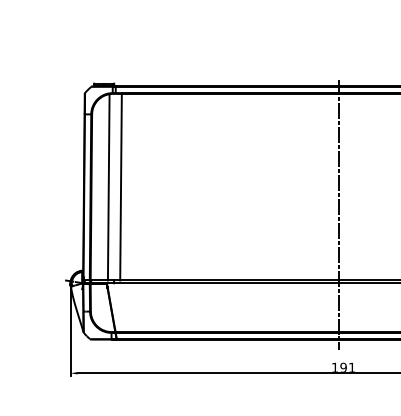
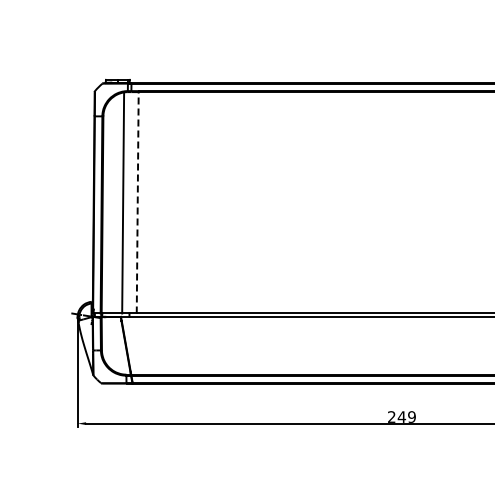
line: (120, 186) -> (137, 202), solid -> dashed
line: (339, 214) -> (396, 235), removed
text: (343, 367) -> (401, 416), 191 -> 249

